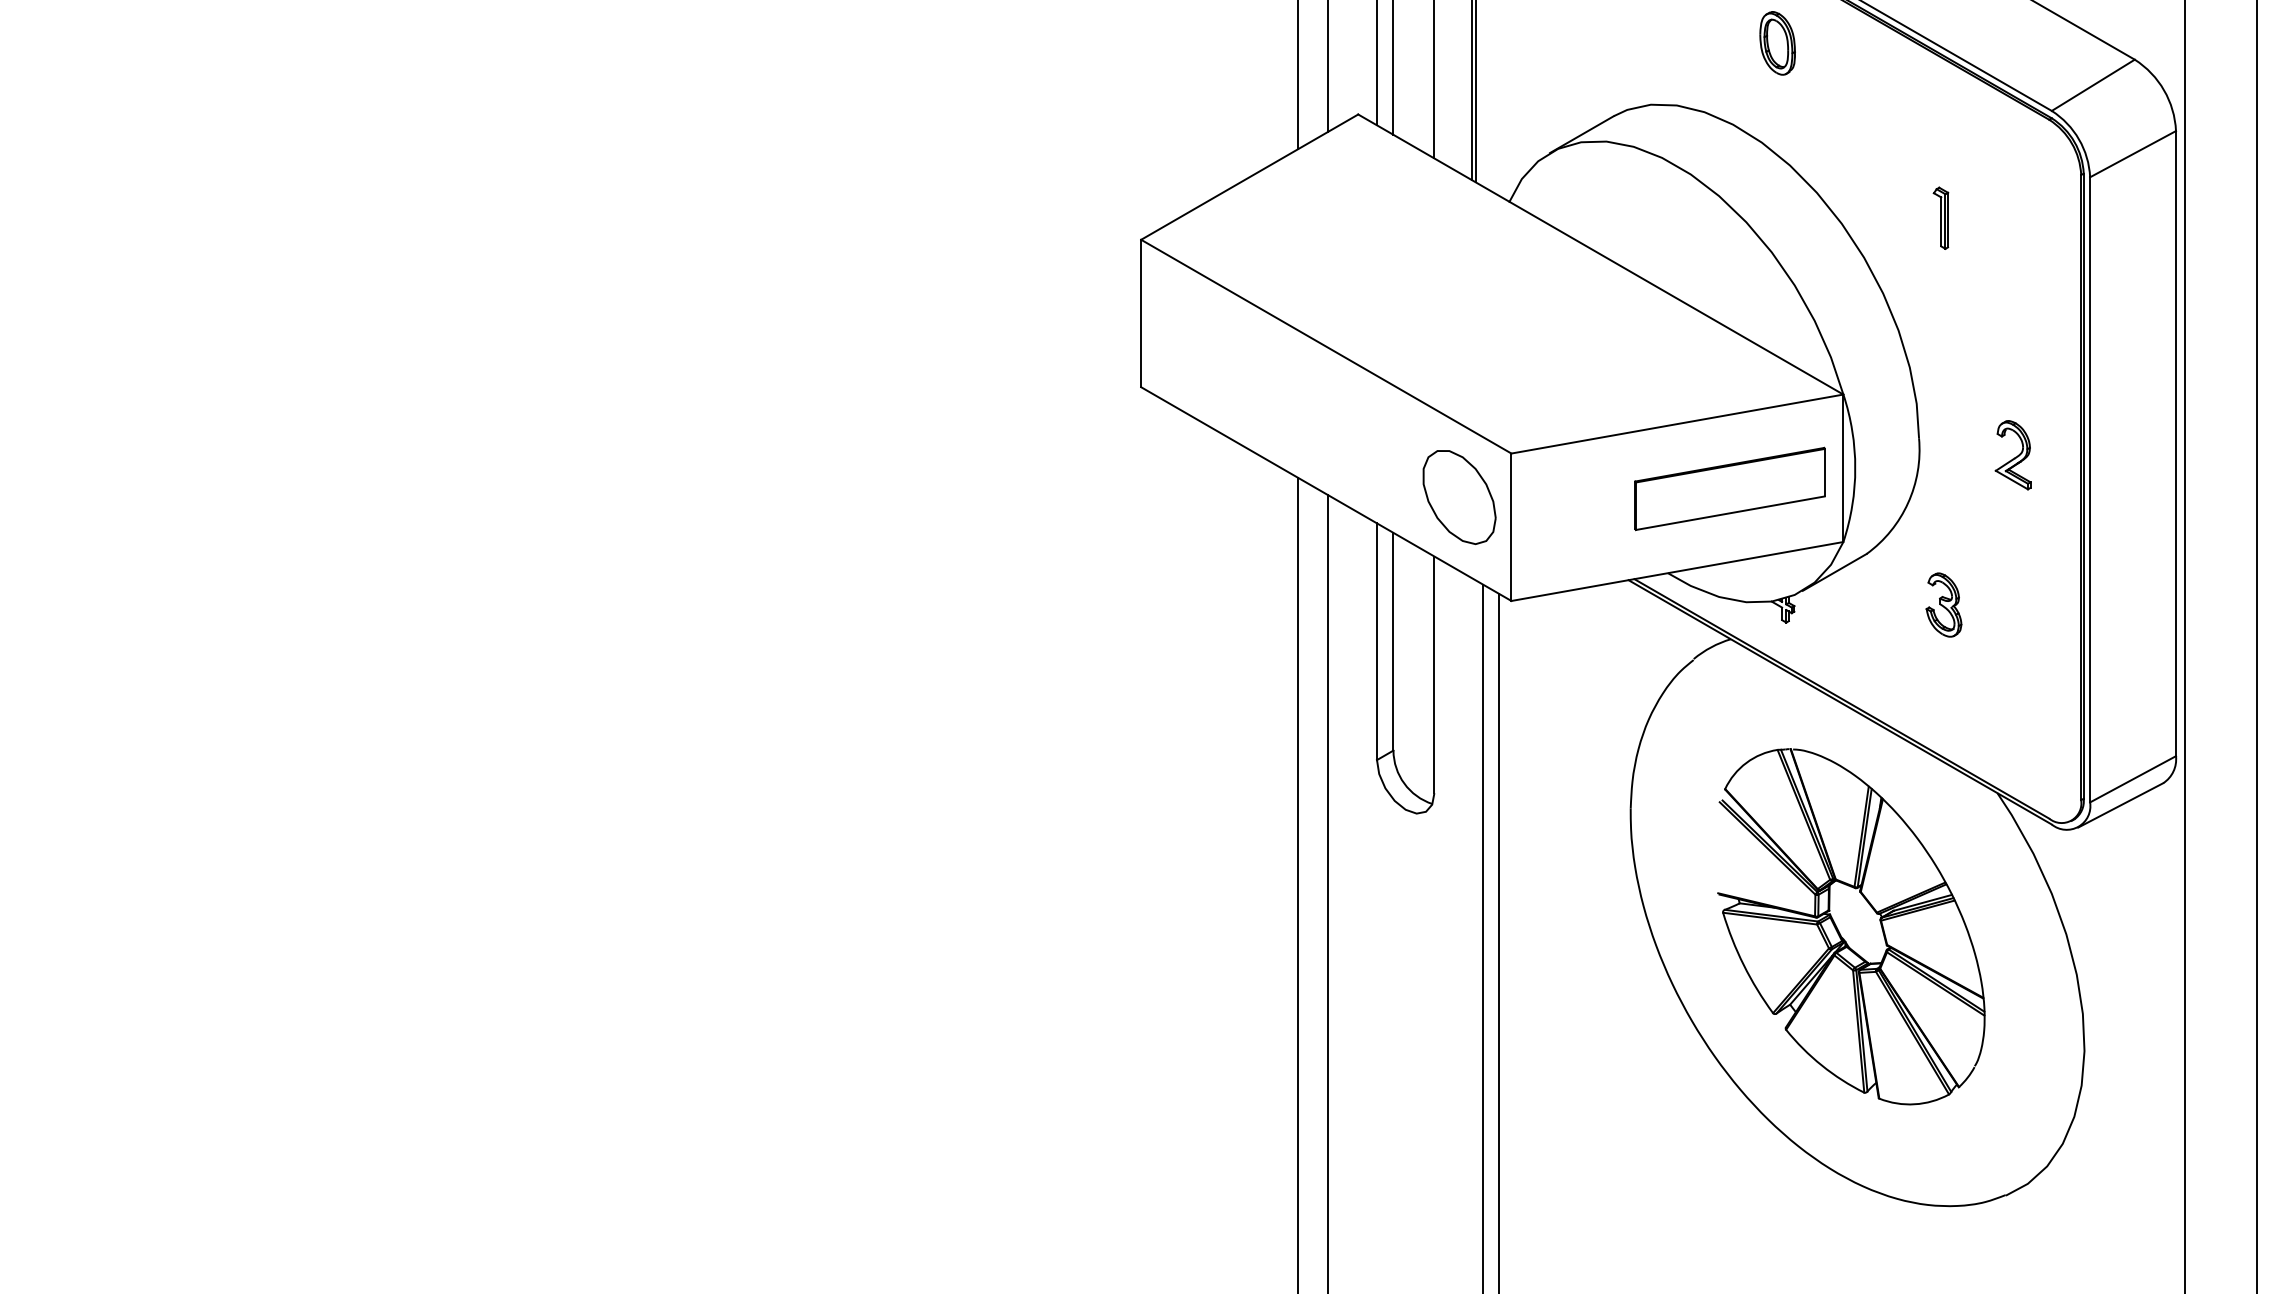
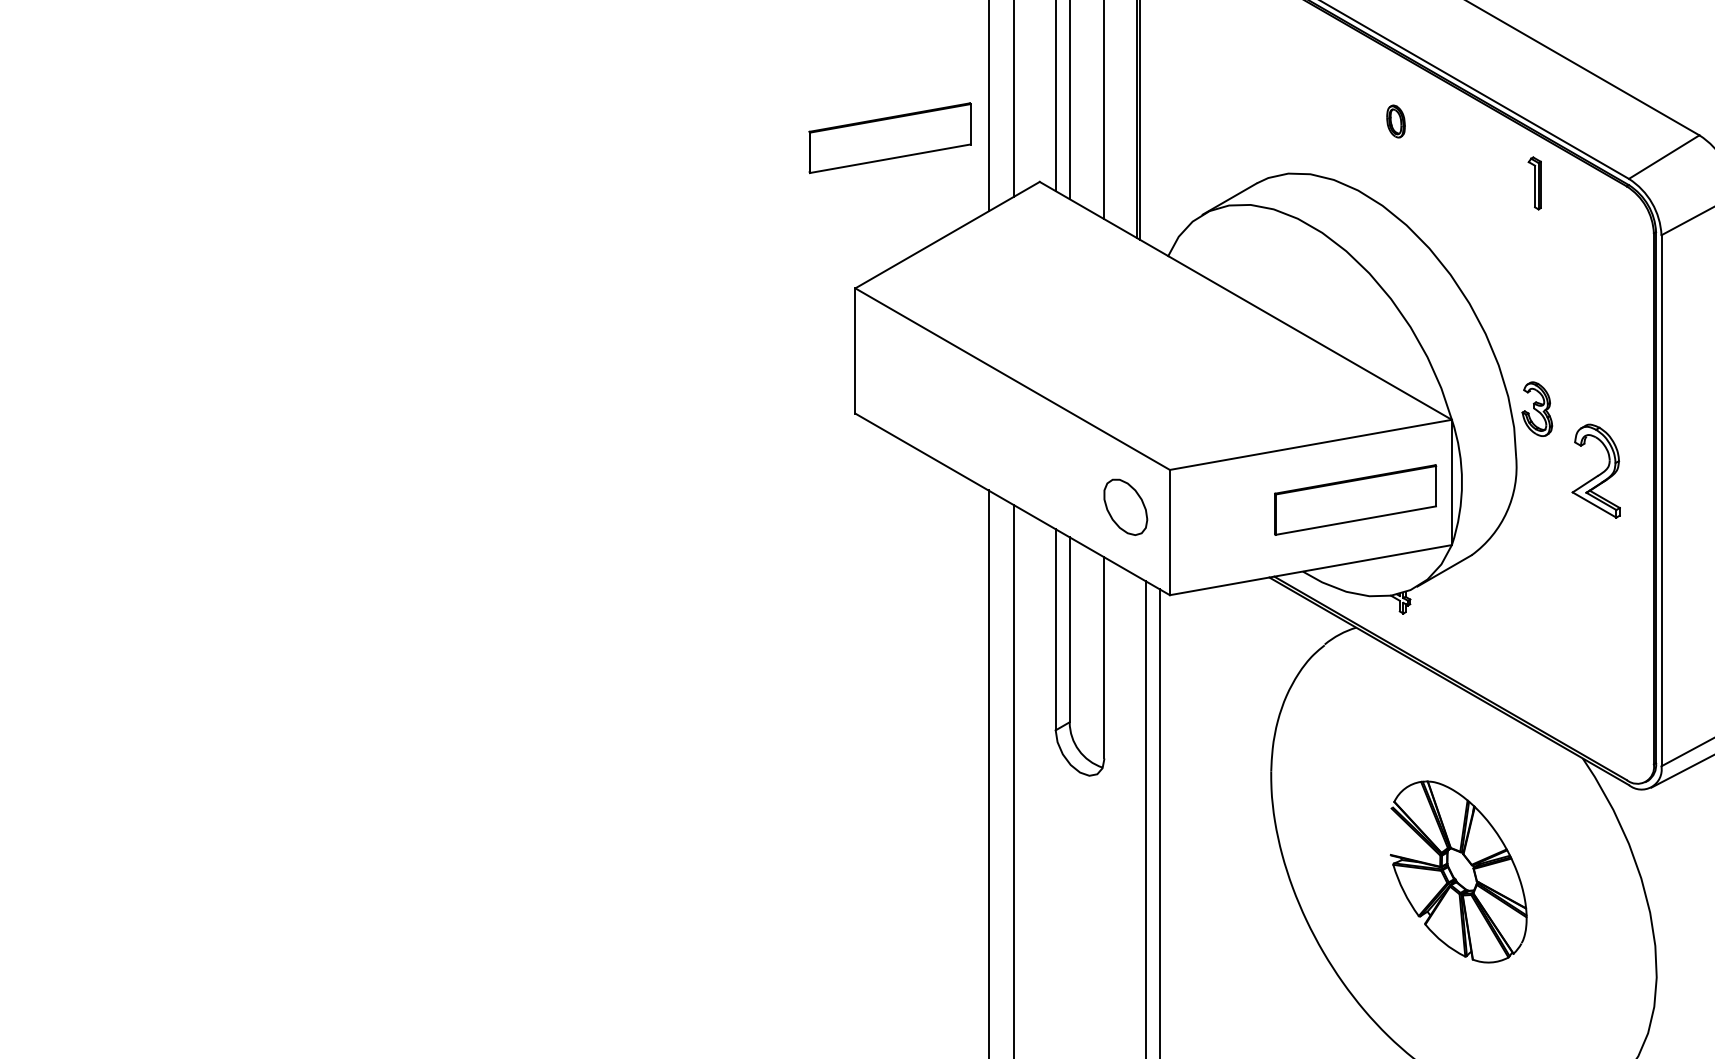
part: (1777, 43) -> (1395, 121), size x0.6
part: (1181, 62) -> (889, 137), added
part: (1940, 217) -> (1534, 182), moved
part: (2012, 455) -> (1595, 471), size x1.6
part: (1459, 497) -> (1125, 507), size x0.7
part: (1943, 604) -> (1536, 408), moved
part: (1851, 926) -> (1458, 871), size x0.6

